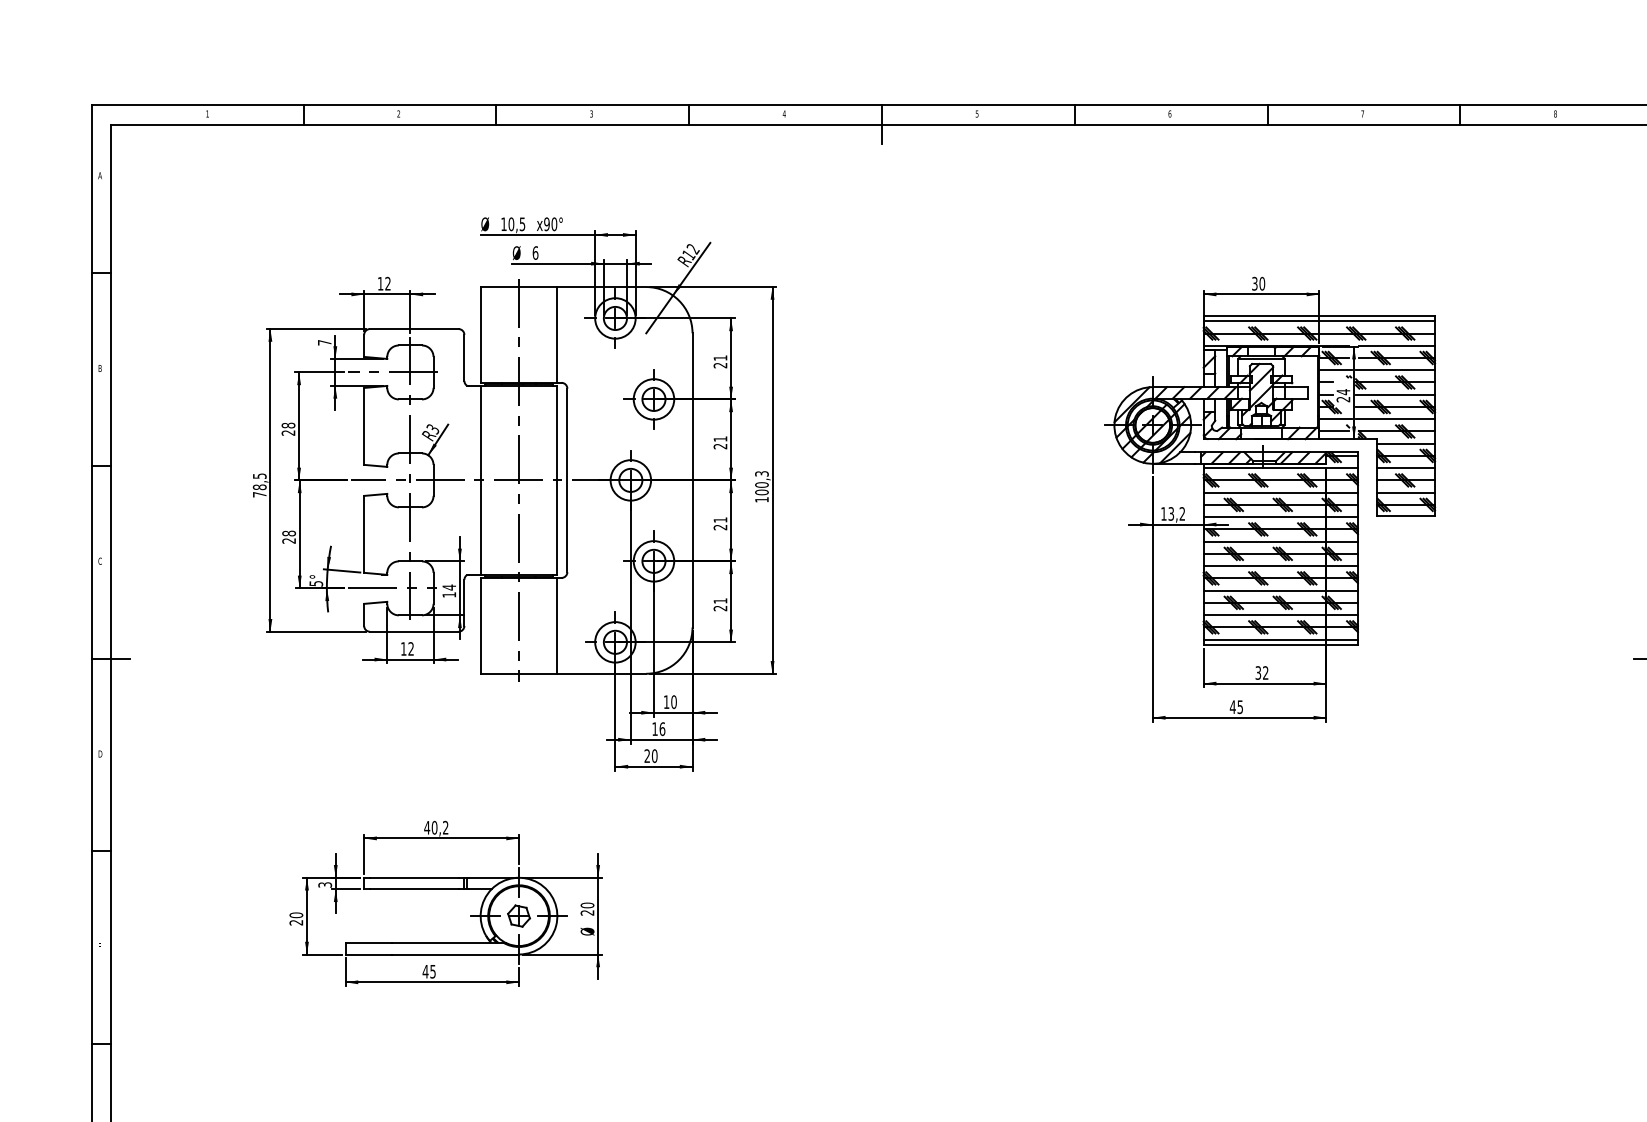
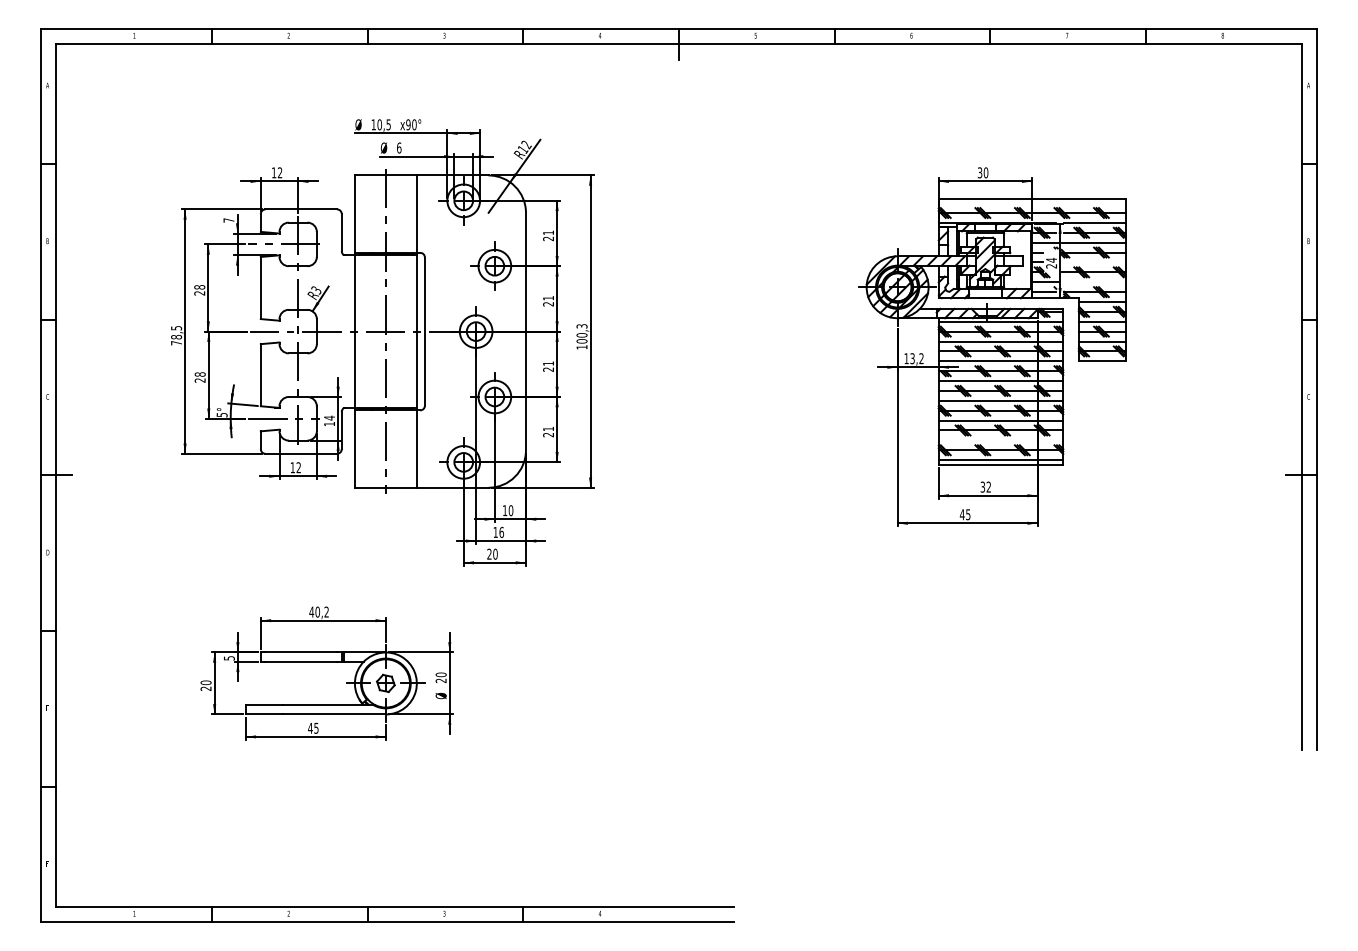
line: (1318, 321) -> (1031, 203), removed
line: (1395, 394) -> (1093, 262), removed
line: (1395, 419) -> (1093, 282), removed
line: (1280, 615) -> (1000, 440), removed
text: (324, 885) -> (228, 658), 3 -> 5

